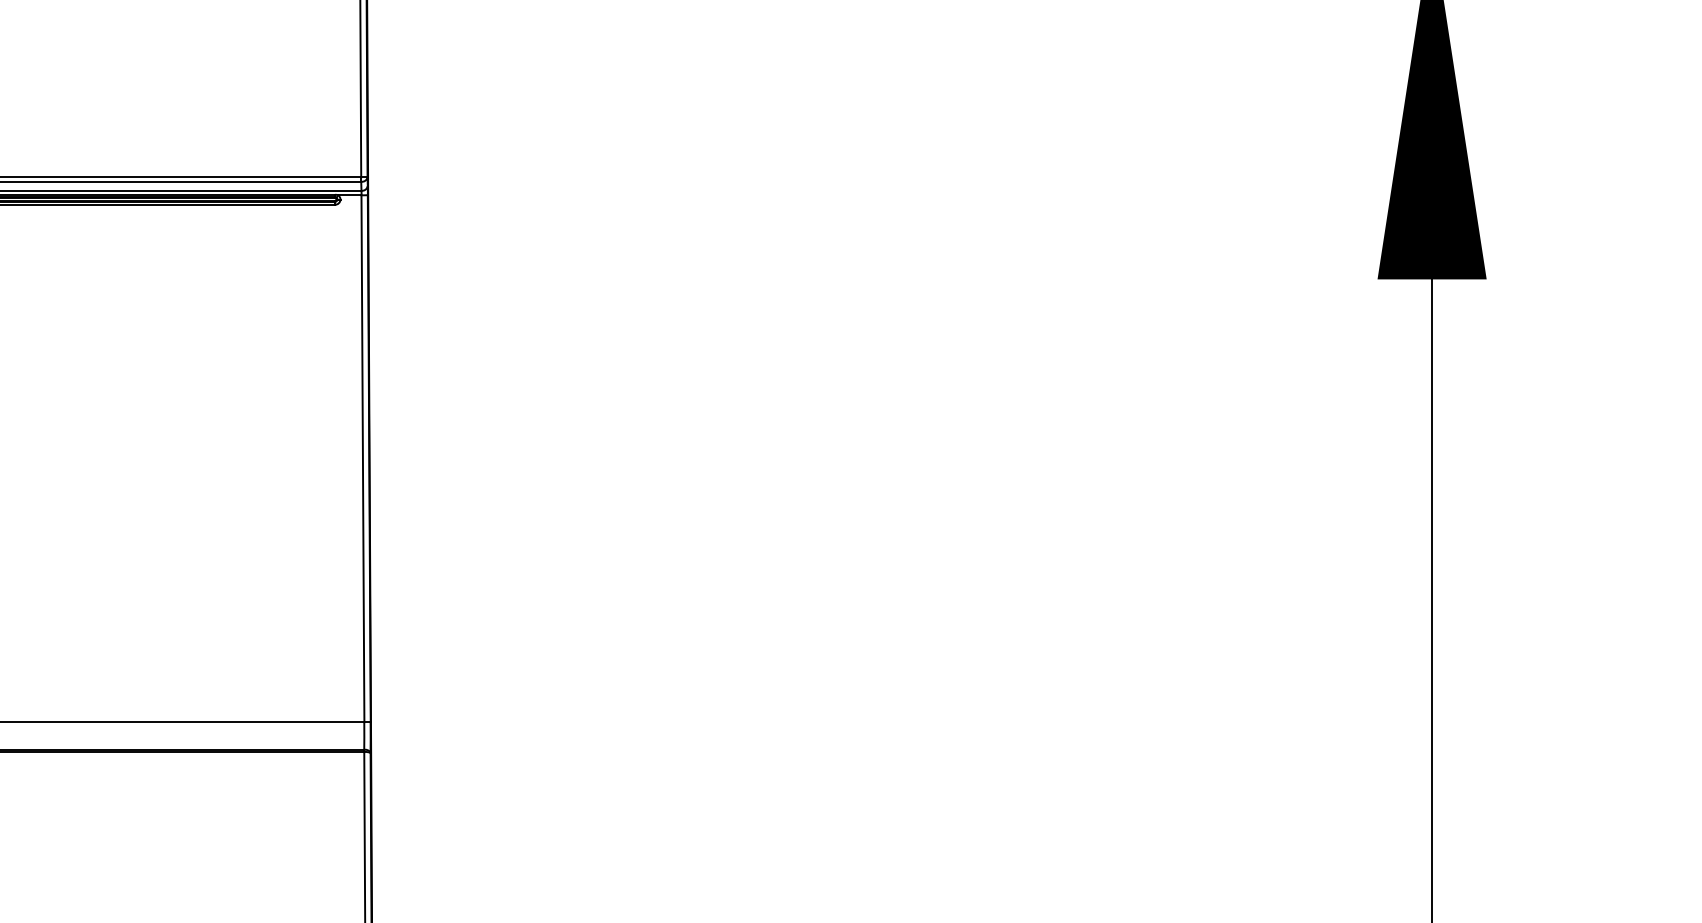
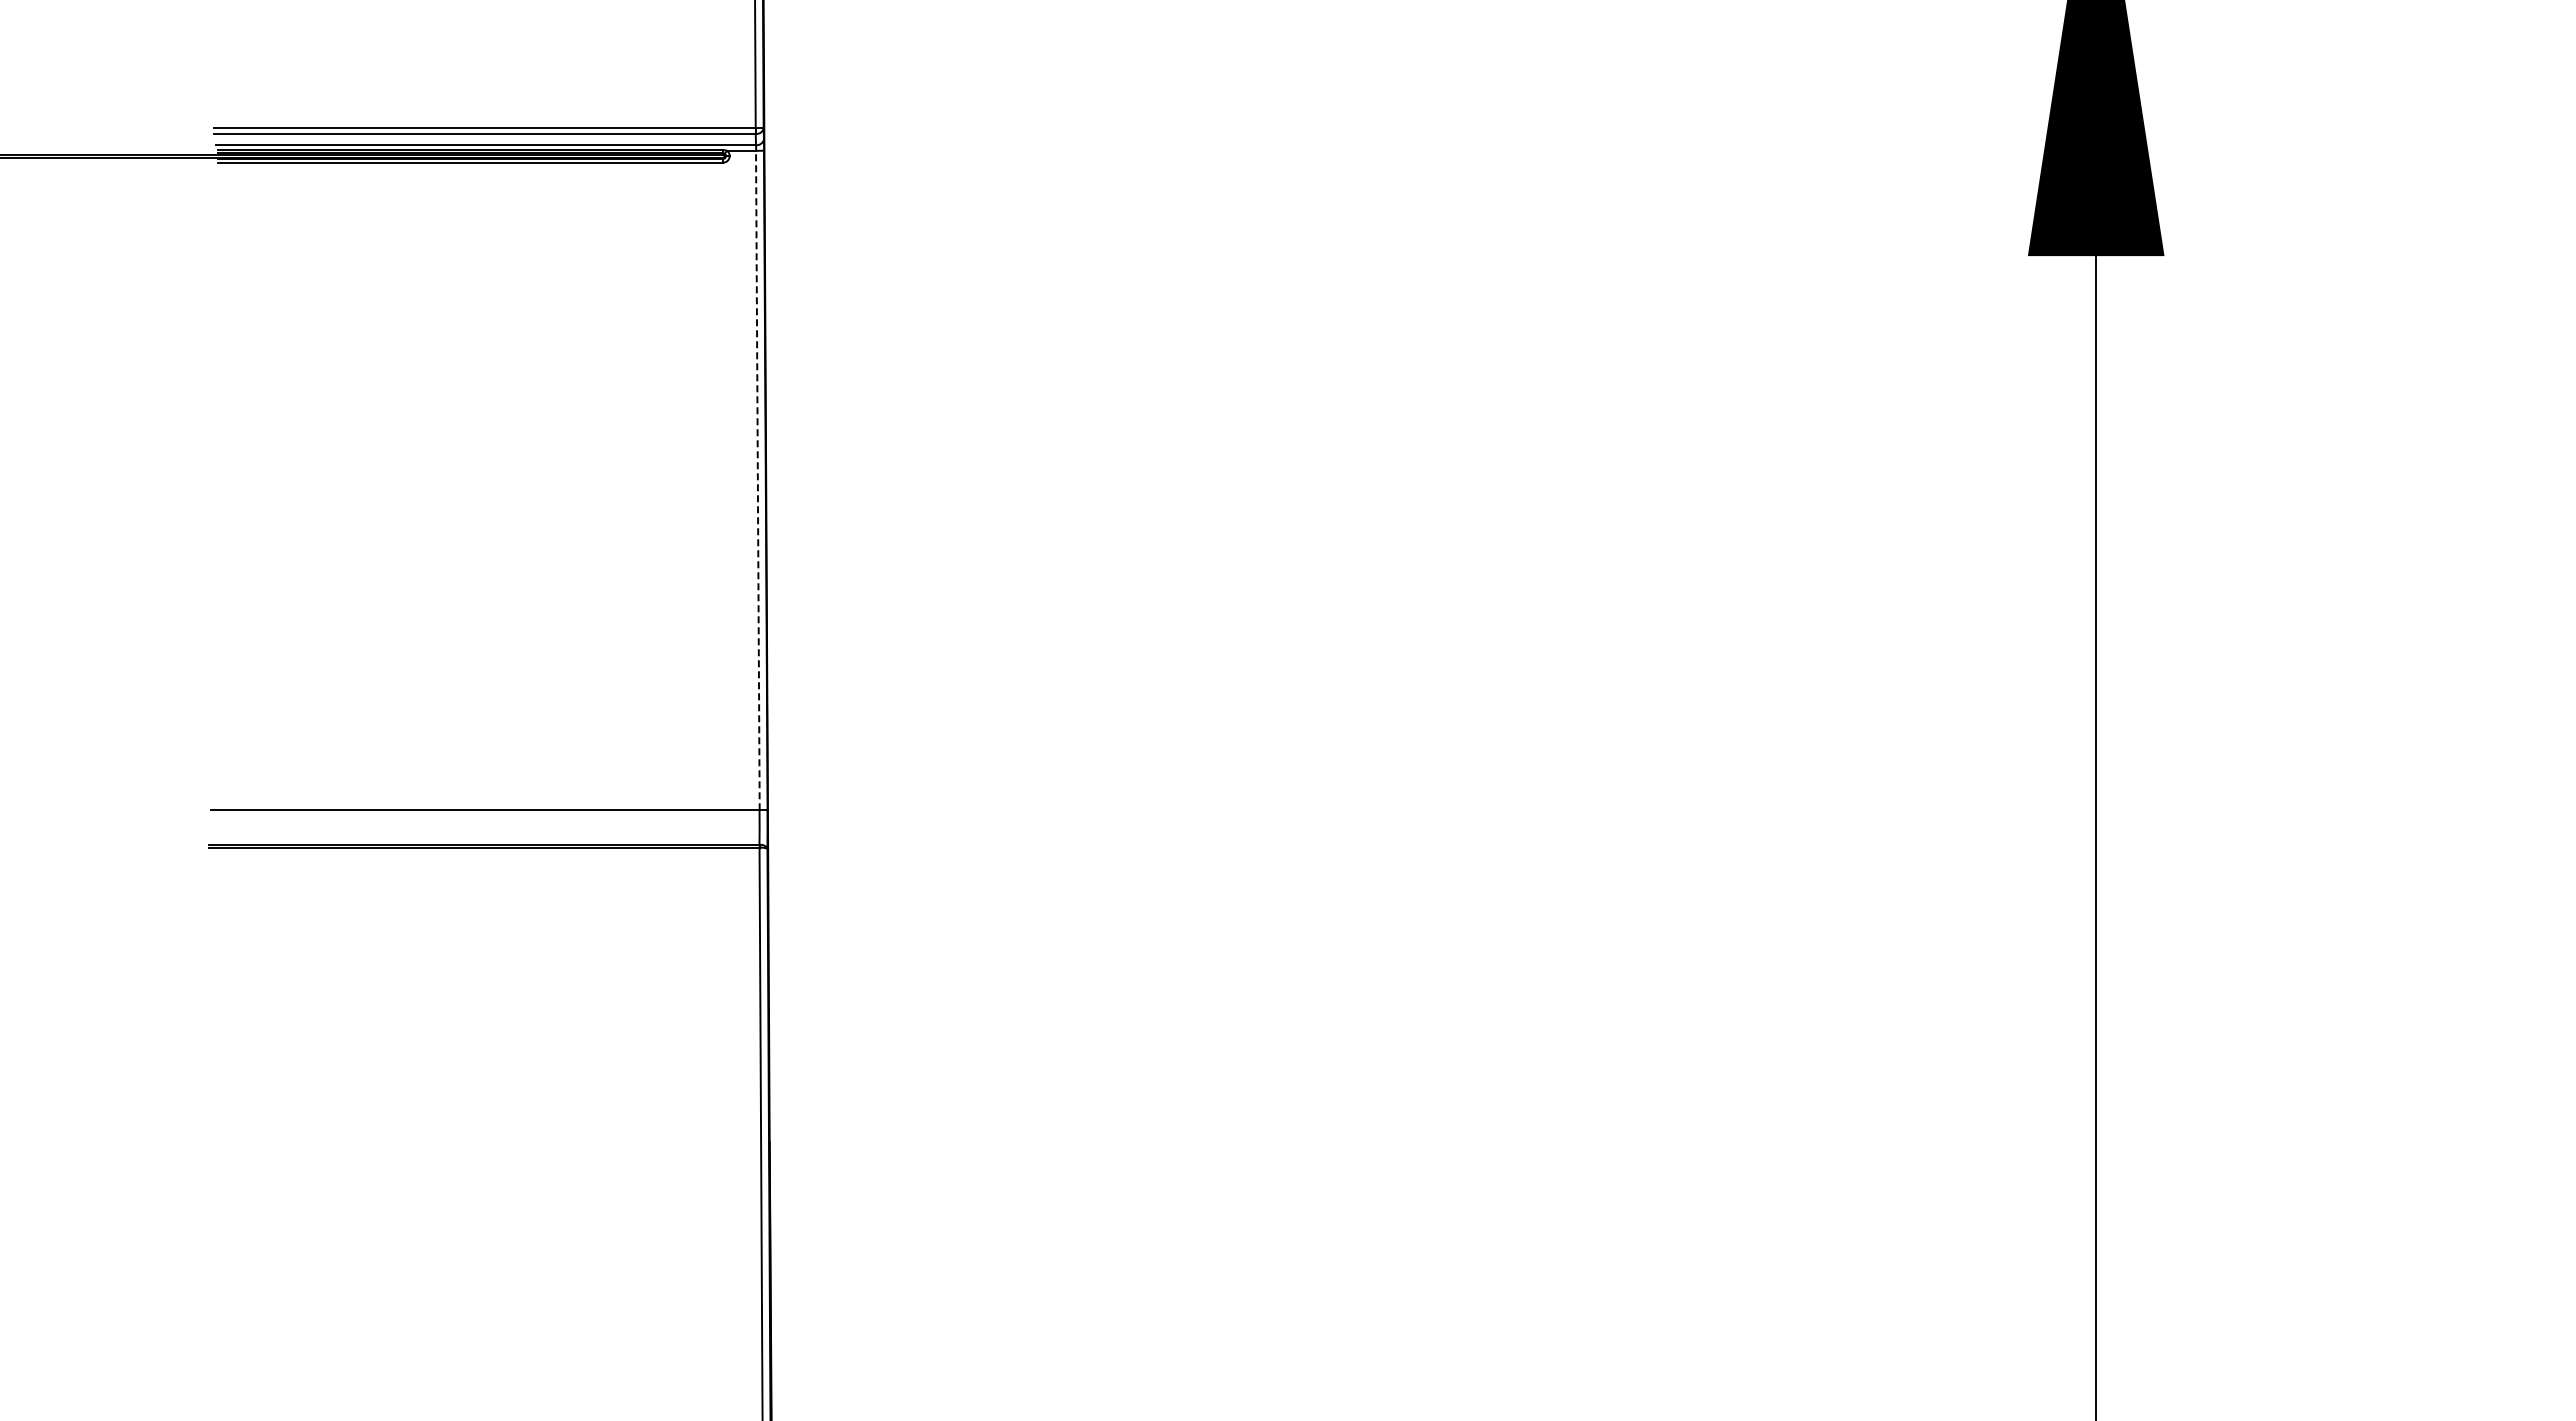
line: (362, 458) -> (757, 480), solid -> dashed

